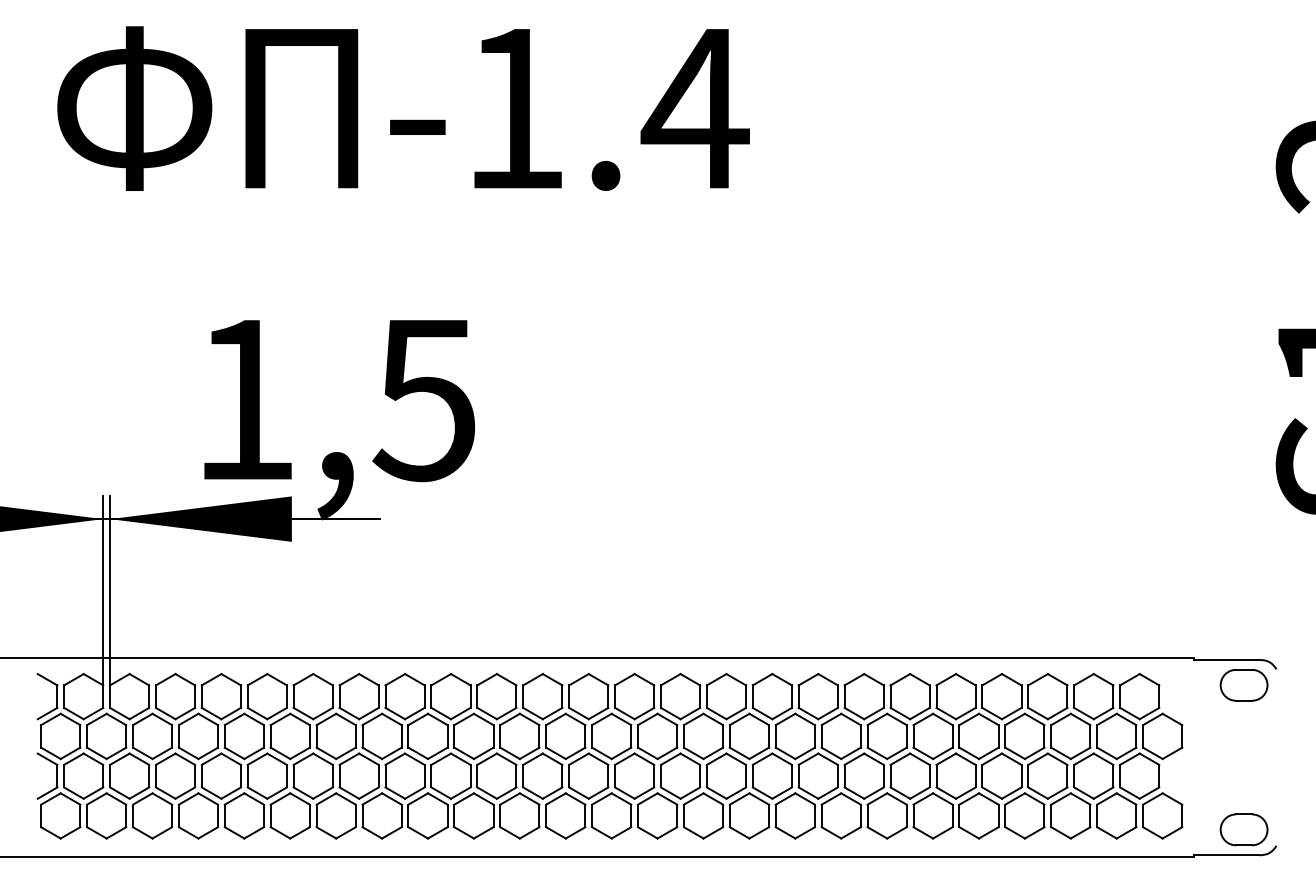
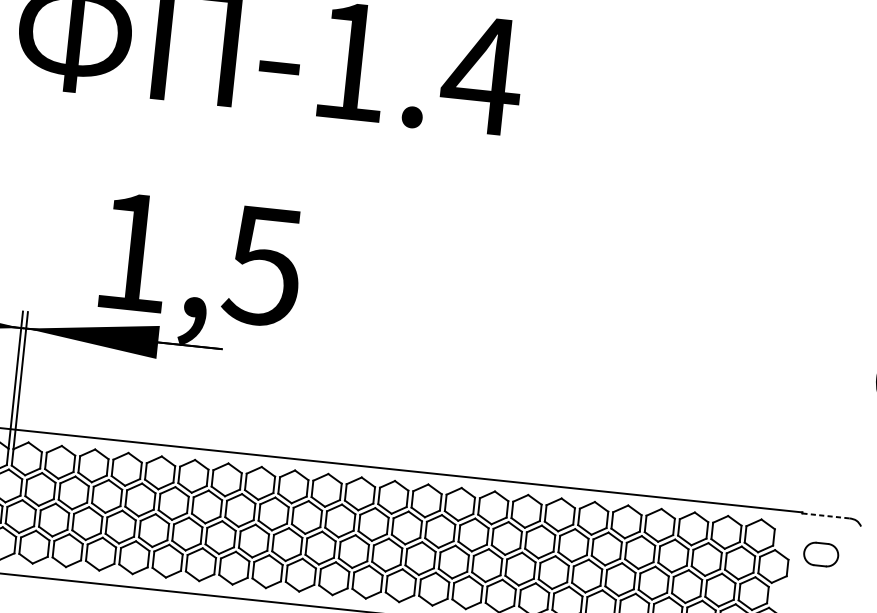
line: (1226, 659) -> (825, 515), solid -> dashed
part: (1243, 685) -> (820, 554), moved

